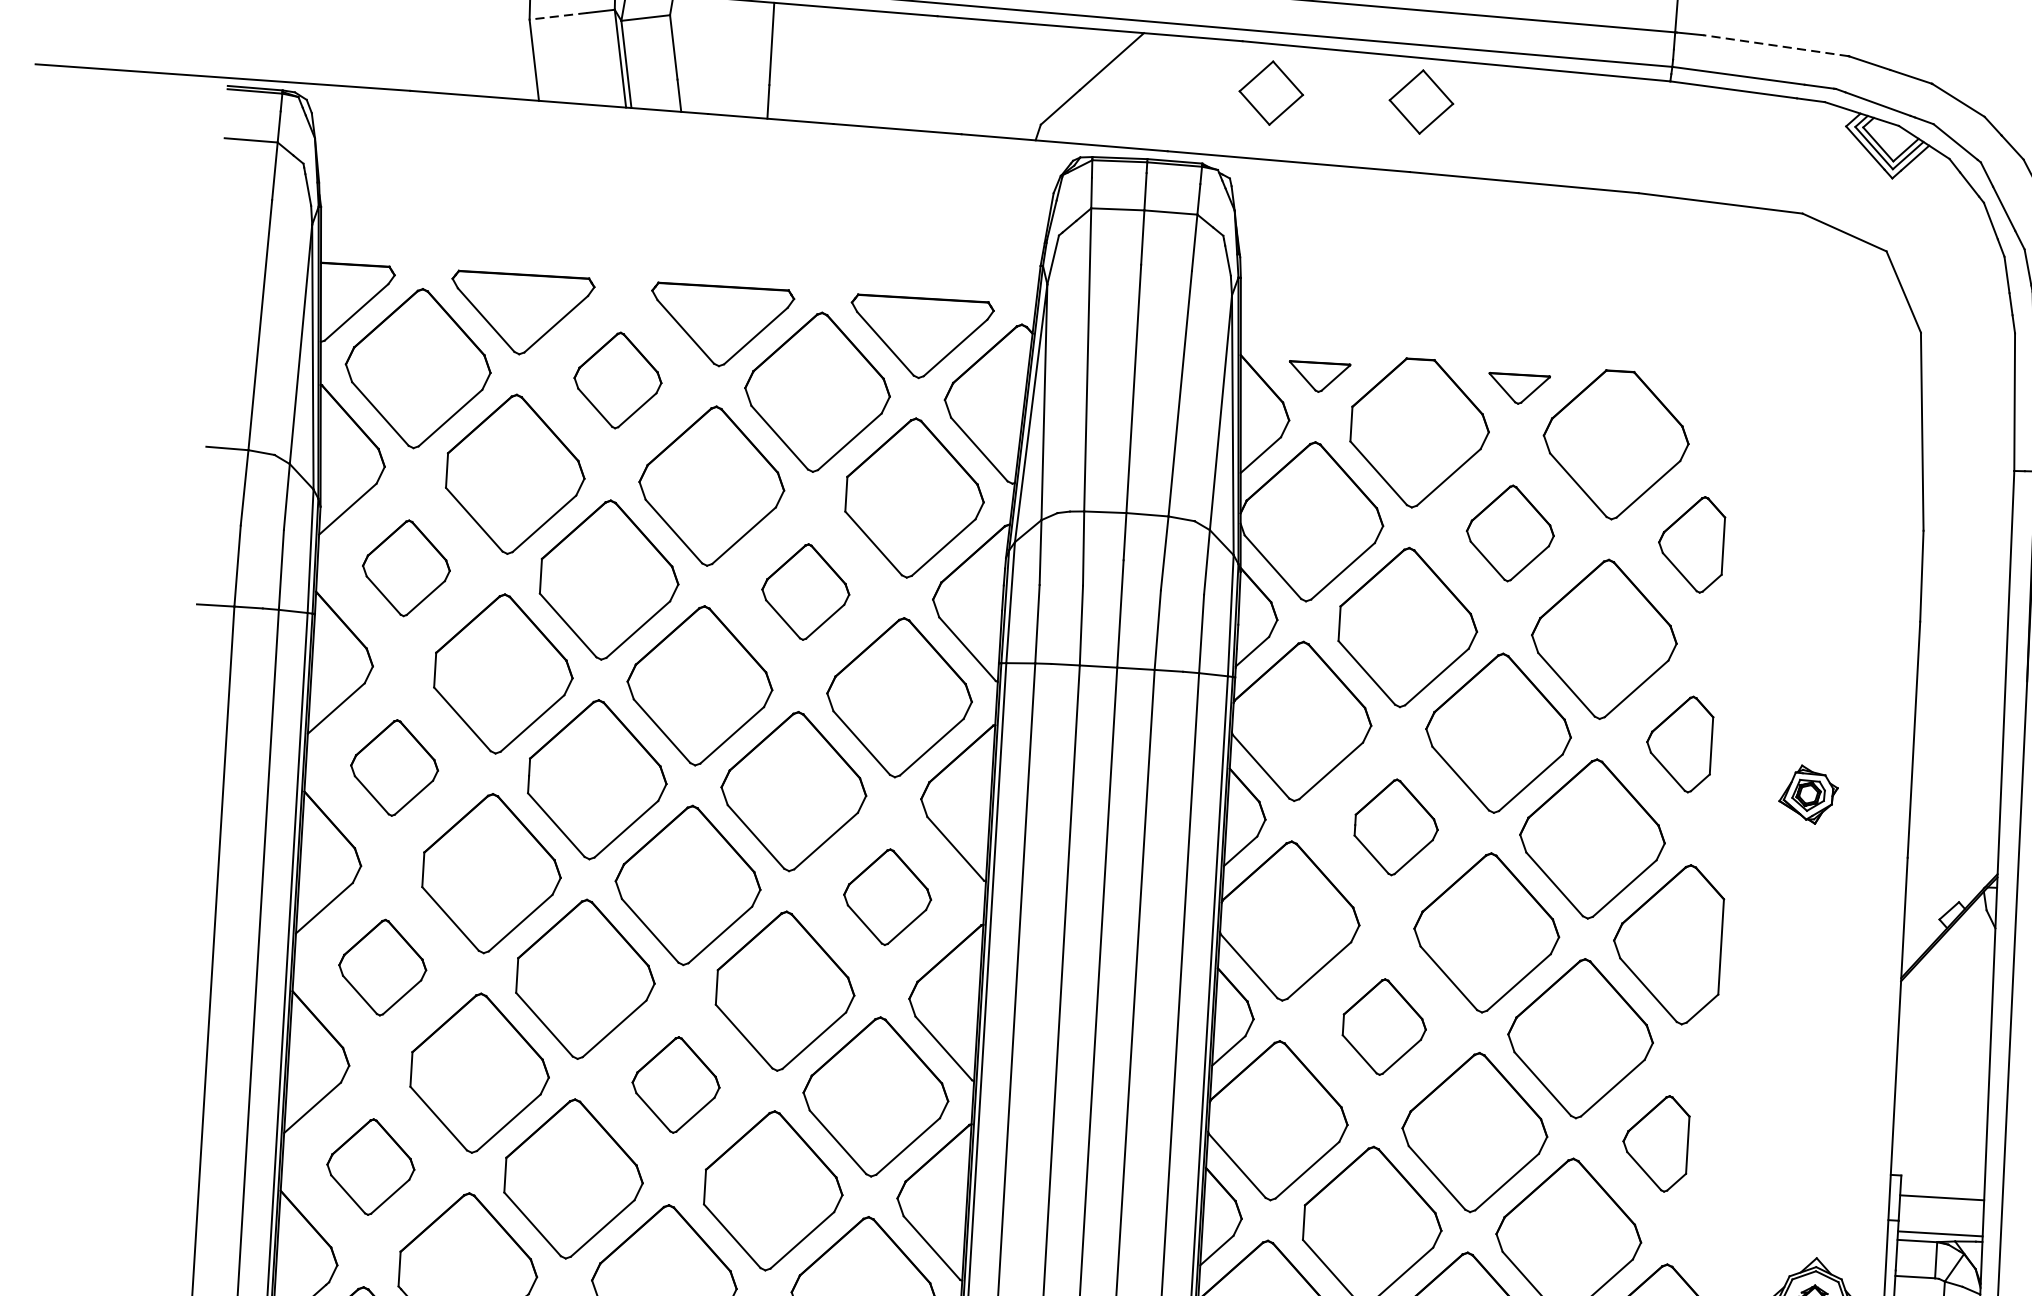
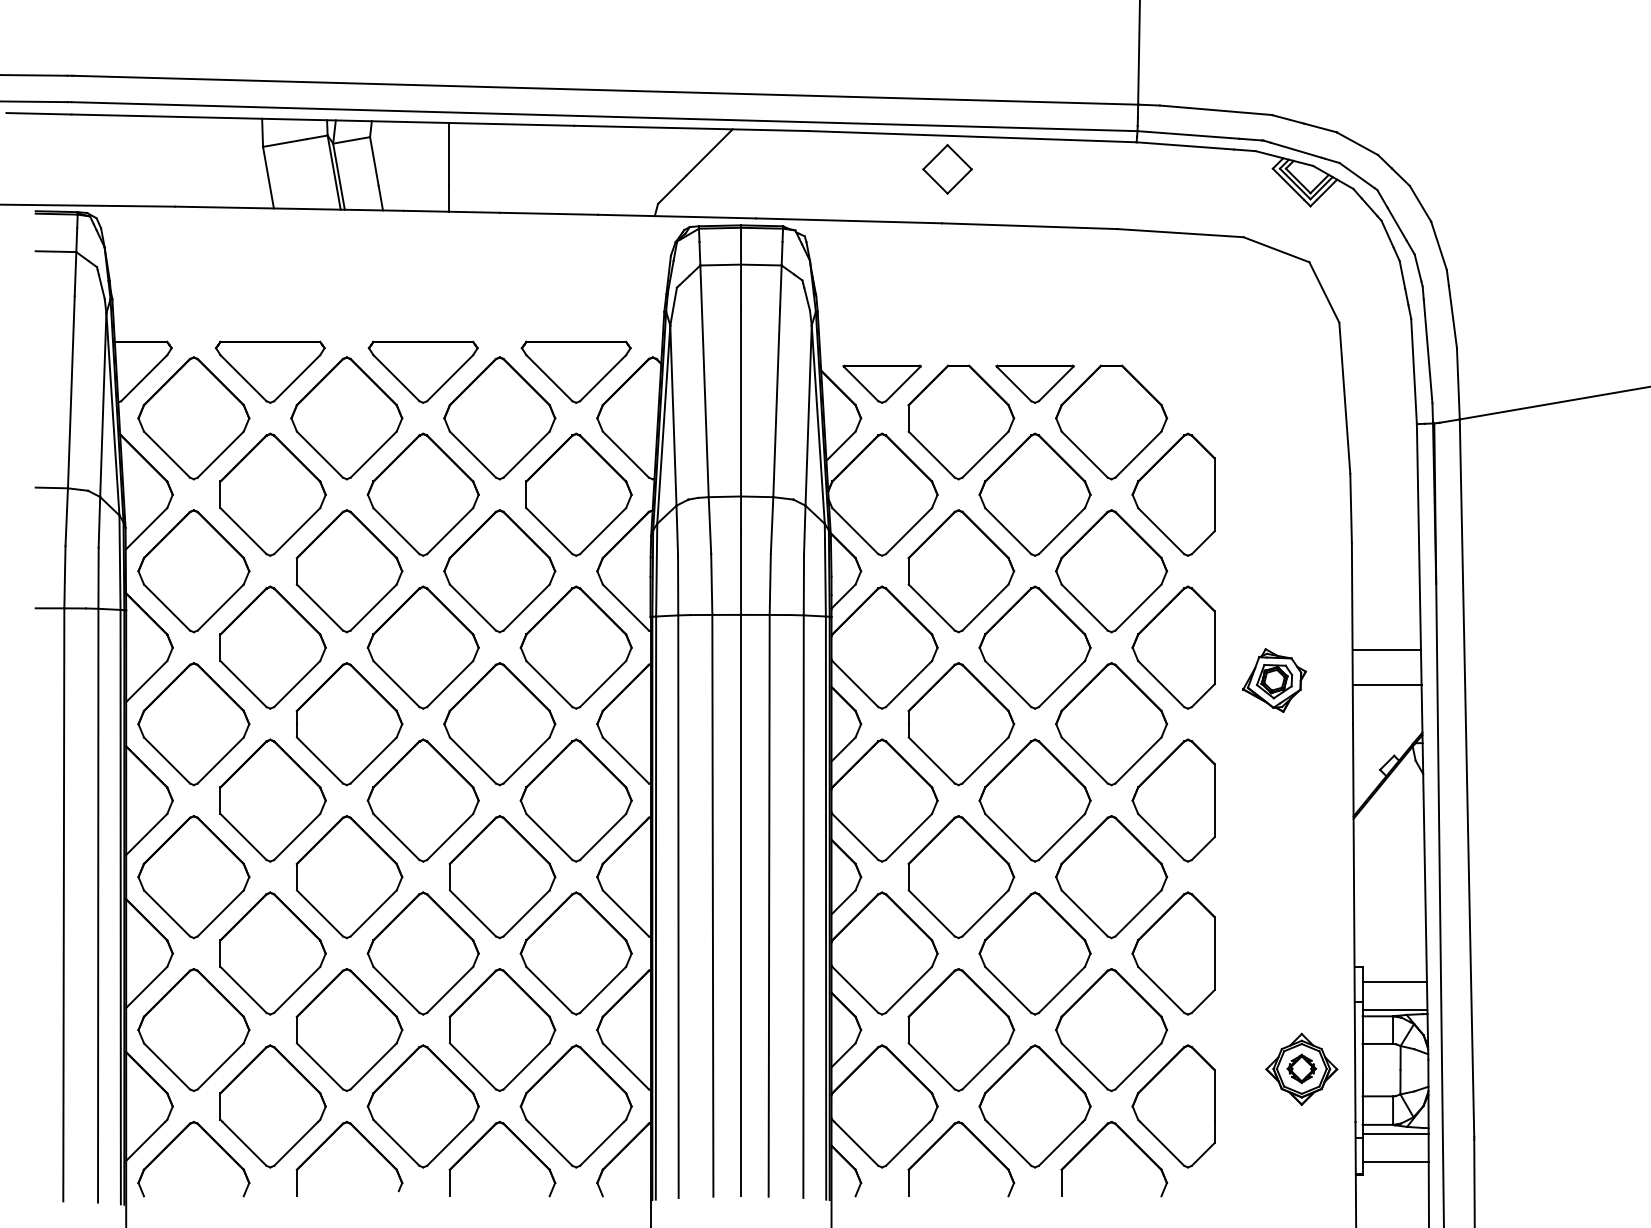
line: (557, 16) -> (284, 143), dashed -> solid
line: (1775, 45) -> (1215, 110), dashed -> solid
part: (1271, 93) -> (832, 169), removed
part: (1318, 376) -> (881, 383), size x1.67
part: (617, 380) -> (346, 418), size x1.67
part: (1518, 388) -> (1034, 383), size x1.67
part: (1509, 533) -> (1034, 494), size x1.67
part: (1691, 544) -> (1173, 494), size x1.67
part: (405, 568) -> (193, 571), size x1.67
part: (805, 592) -> (499, 571), size x1.67
part: (1679, 743) -> (1173, 647), size x1.67
line: (1957, 764) -> (1386, 650), added
part: (394, 768) -> (193, 724), size x1.67
part: (1808, 794) -> (1274, 680), size x1.43
line: (1954, 809) -> (1386, 685), added
part: (1396, 827) -> (961, 724), size x1.67
part: (886, 897) -> (575, 800), size x1.67
part: (382, 967) -> (193, 877), size x1.67
part: (1384, 1027) -> (961, 877), size x1.67
part: (675, 1084) -> (422, 953), size x1.67
part: (1655, 1143) -> (1173, 953), size x1.67
part: (370, 1166) -> (193, 1029), size x1.67

